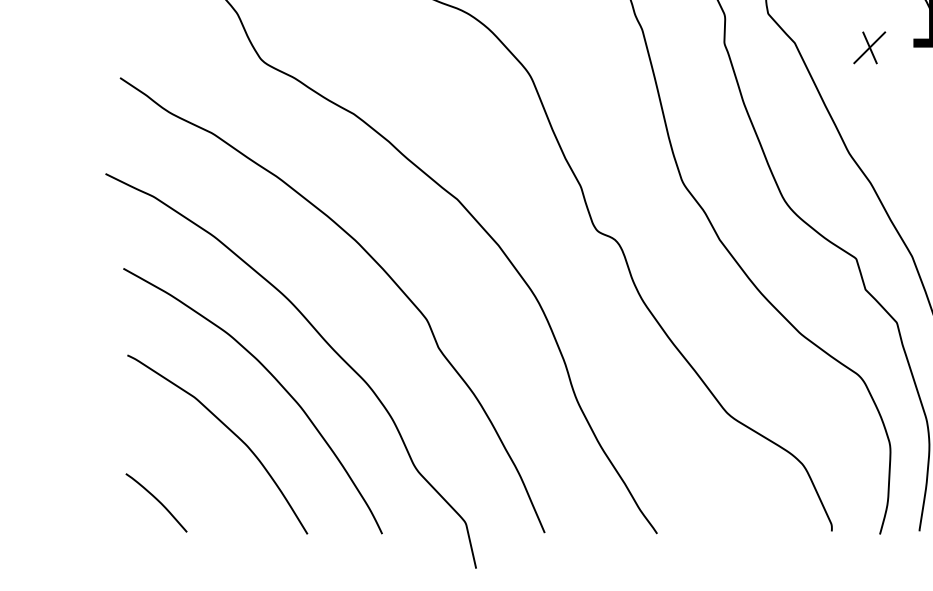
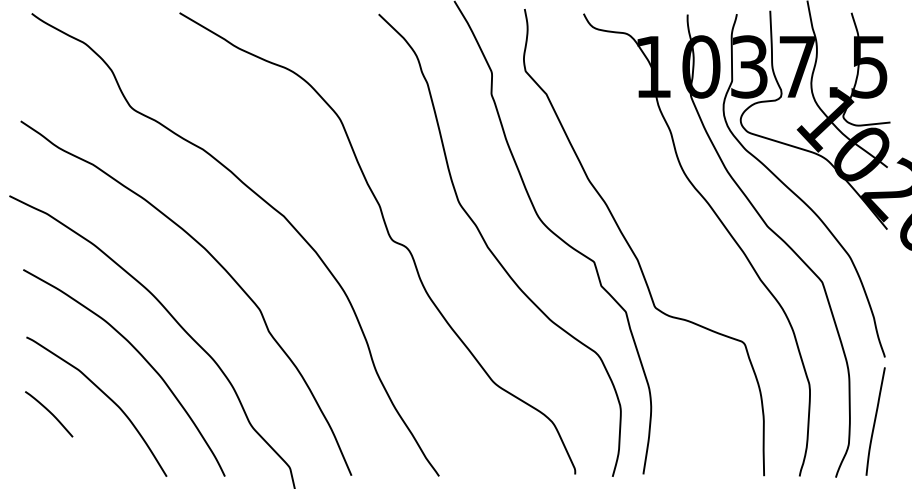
part: (869, 47) -> (604, 97), removed
curve: (158, 501) -> (50, 413), moved

